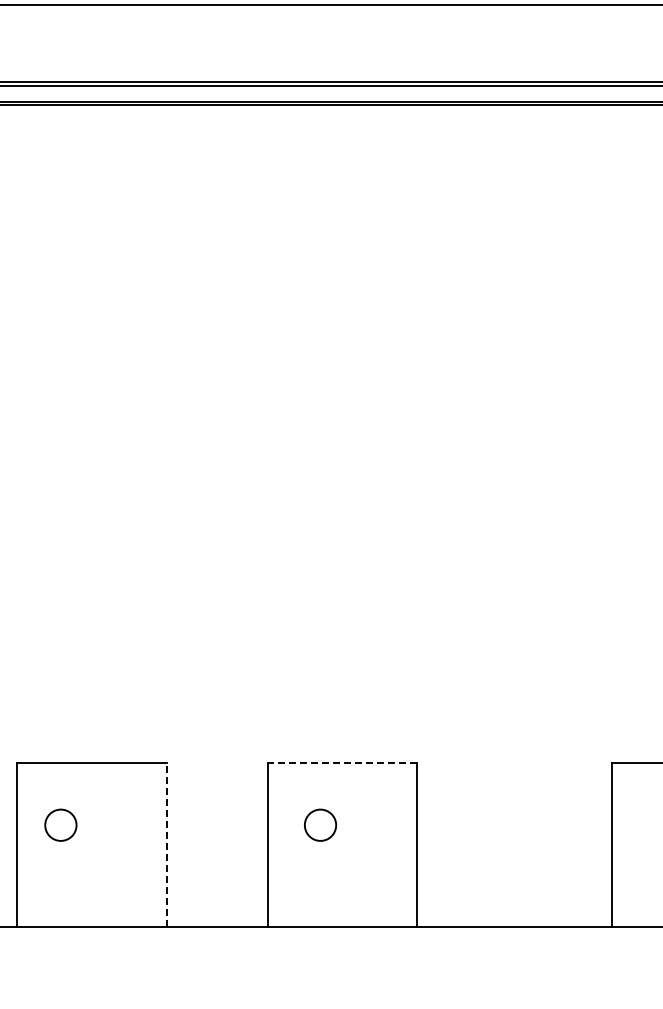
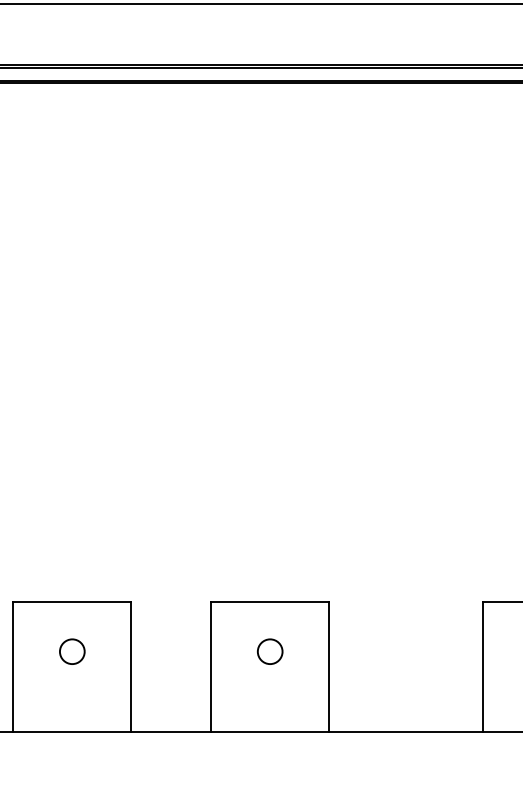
line: (342, 762) -> (270, 602), dashed -> solid
circle: (60, 824) -> (72, 651), moved
circle: (320, 824) -> (270, 651), moved
line: (166, 844) -> (131, 666), dashed -> solid

